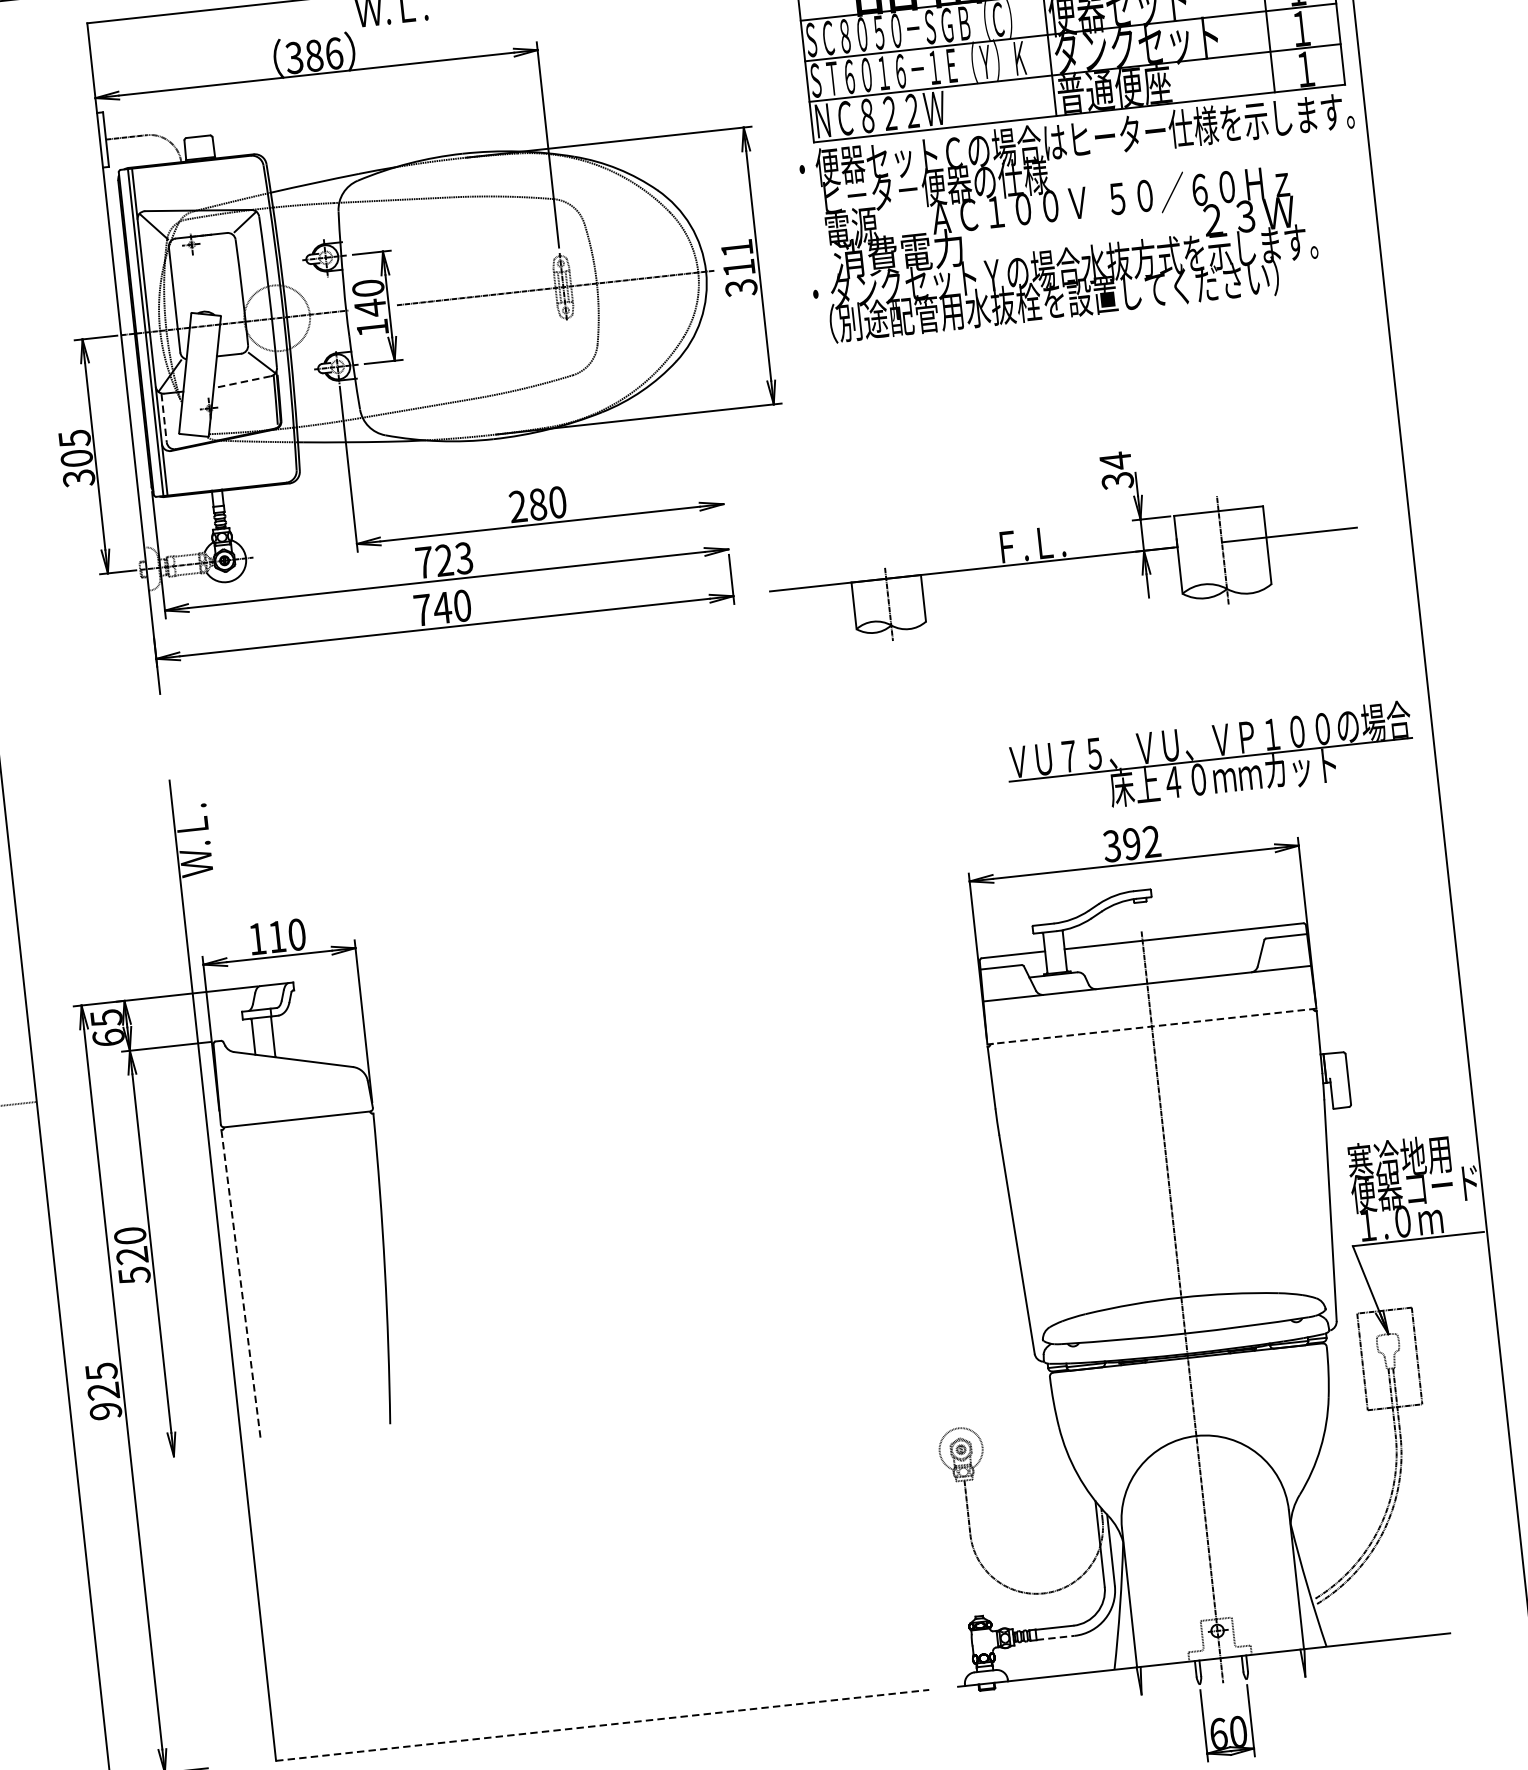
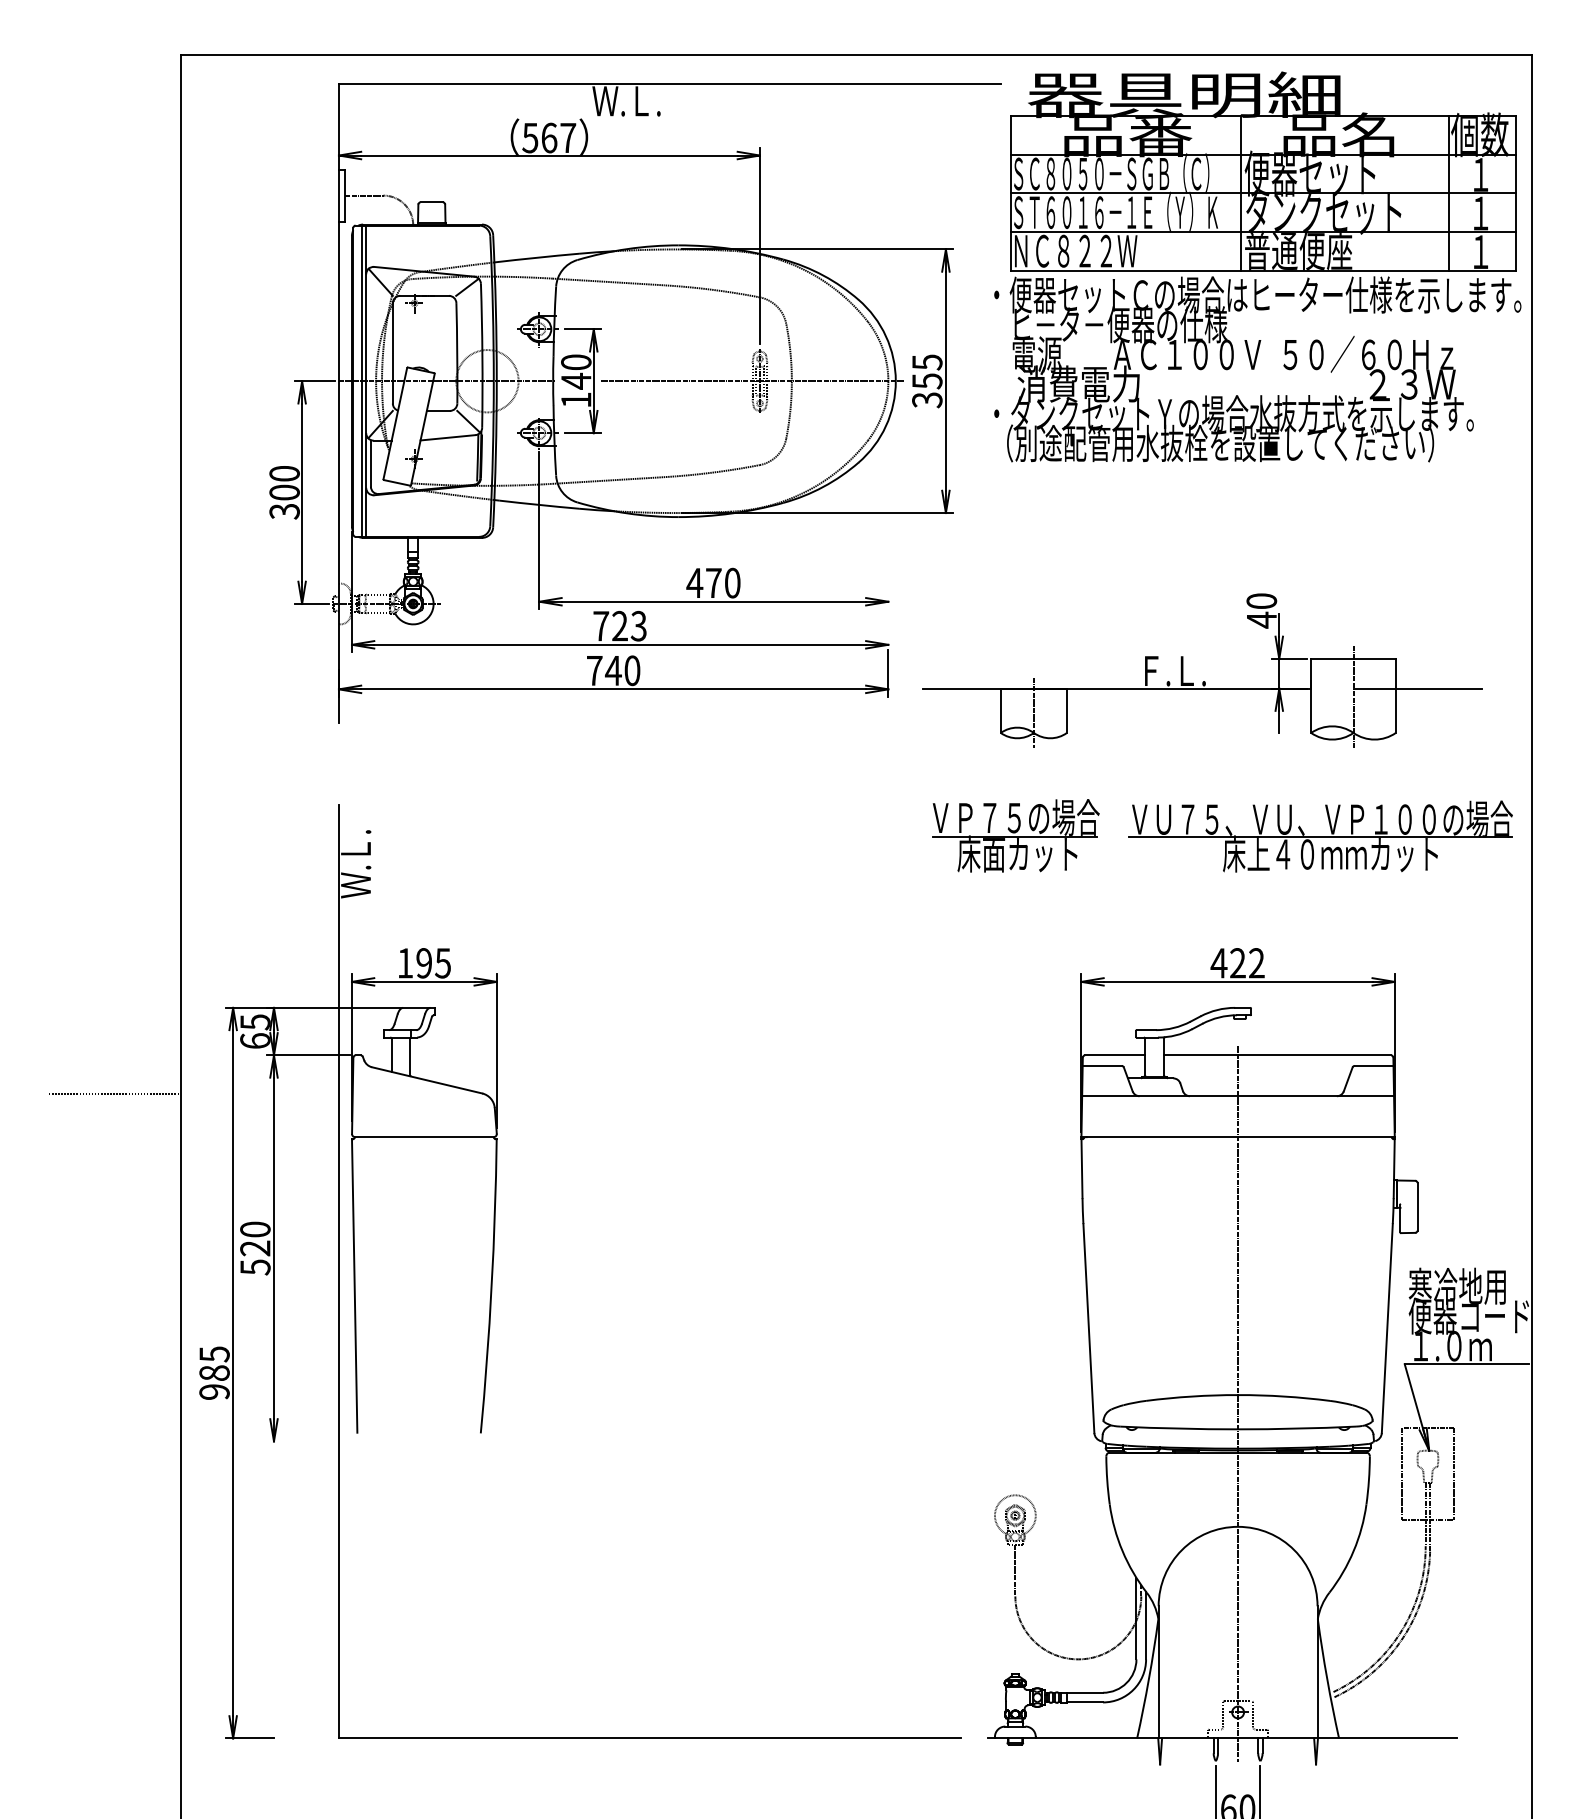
text: (314, 55) -> (549, 137), 386 -> 567
text: (738, 257) -> (927, 371), 311 -> 355
line: (242, 381) -> (448, 437), dashed -> solid
line: (163, 419) -> (370, 464), dashed -> solid
text: (74, 438) -> (284, 473), 305 -> 300
text: (1116, 470) -> (1261, 610), 34 -> 40
text: (527, 505) -> (703, 582), 280 -> 470
part: (883, 735) -> (1015, 835), added
part: (1210, 759) -> (1320, 836), moved
text: (1120, 845) -> (1227, 963), 392 -> 422
text: (286, 936) -> (433, 963), 110 -> 195
line: (1152, 1026) -> (1238, 1137), dashed -> solid
line: (240, 1284) -> (354, 1286), dashed -> solid
text: (103, 1391) -> (214, 1373), 925 -> 985
line: (1056, 1637) -> (1085, 1702), dashed -> solid
line: (602, 1725) -> (649, 1738), dashed -> solid

